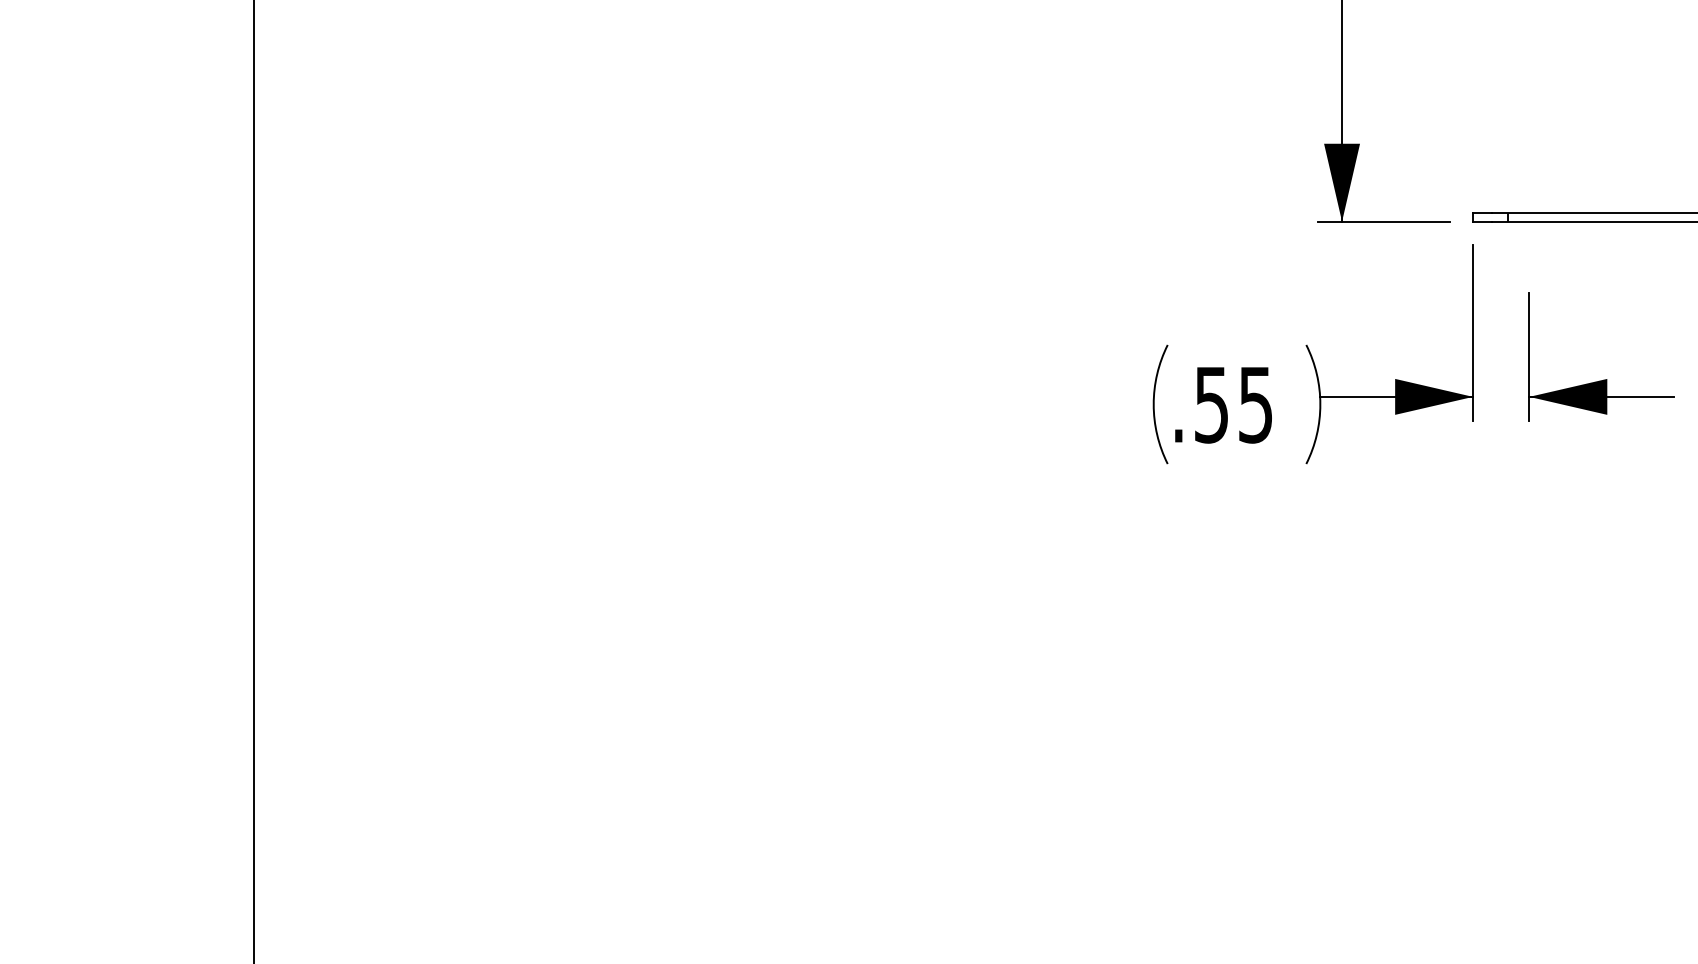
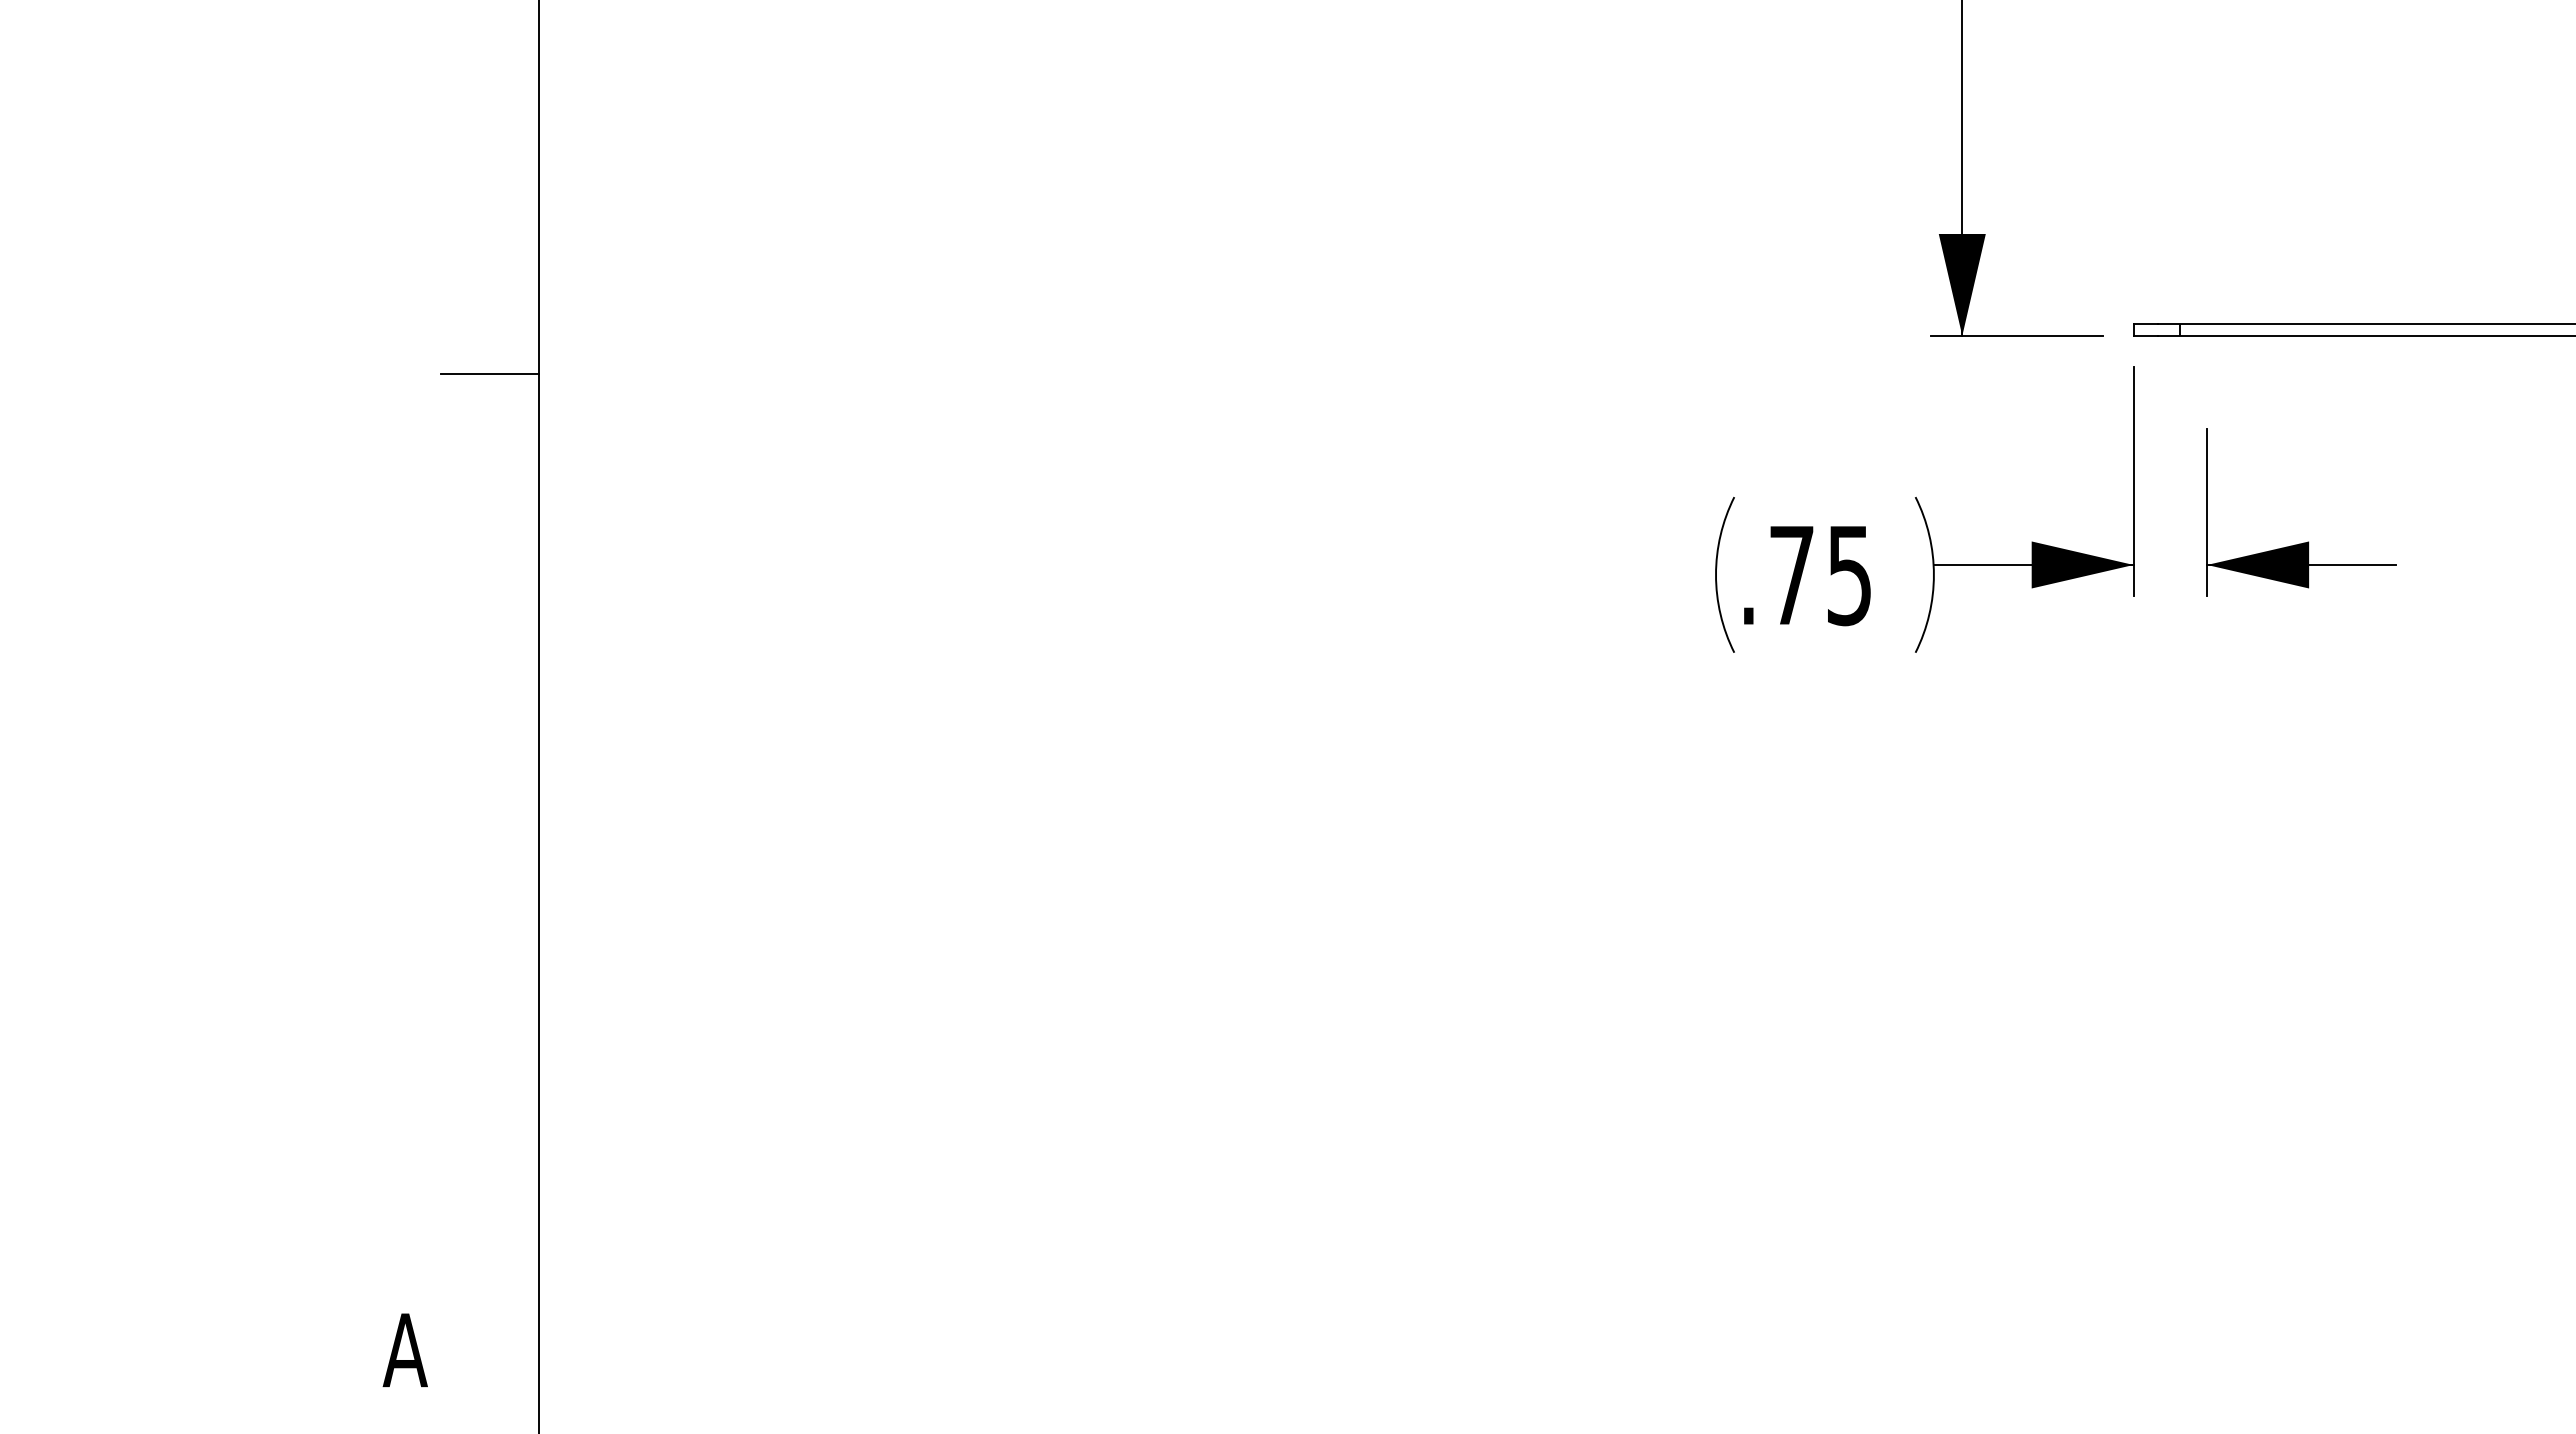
line: (216, 250) -> (490, 373), added
text: (1211, 405) -> (1791, 576), .55 -> .75

